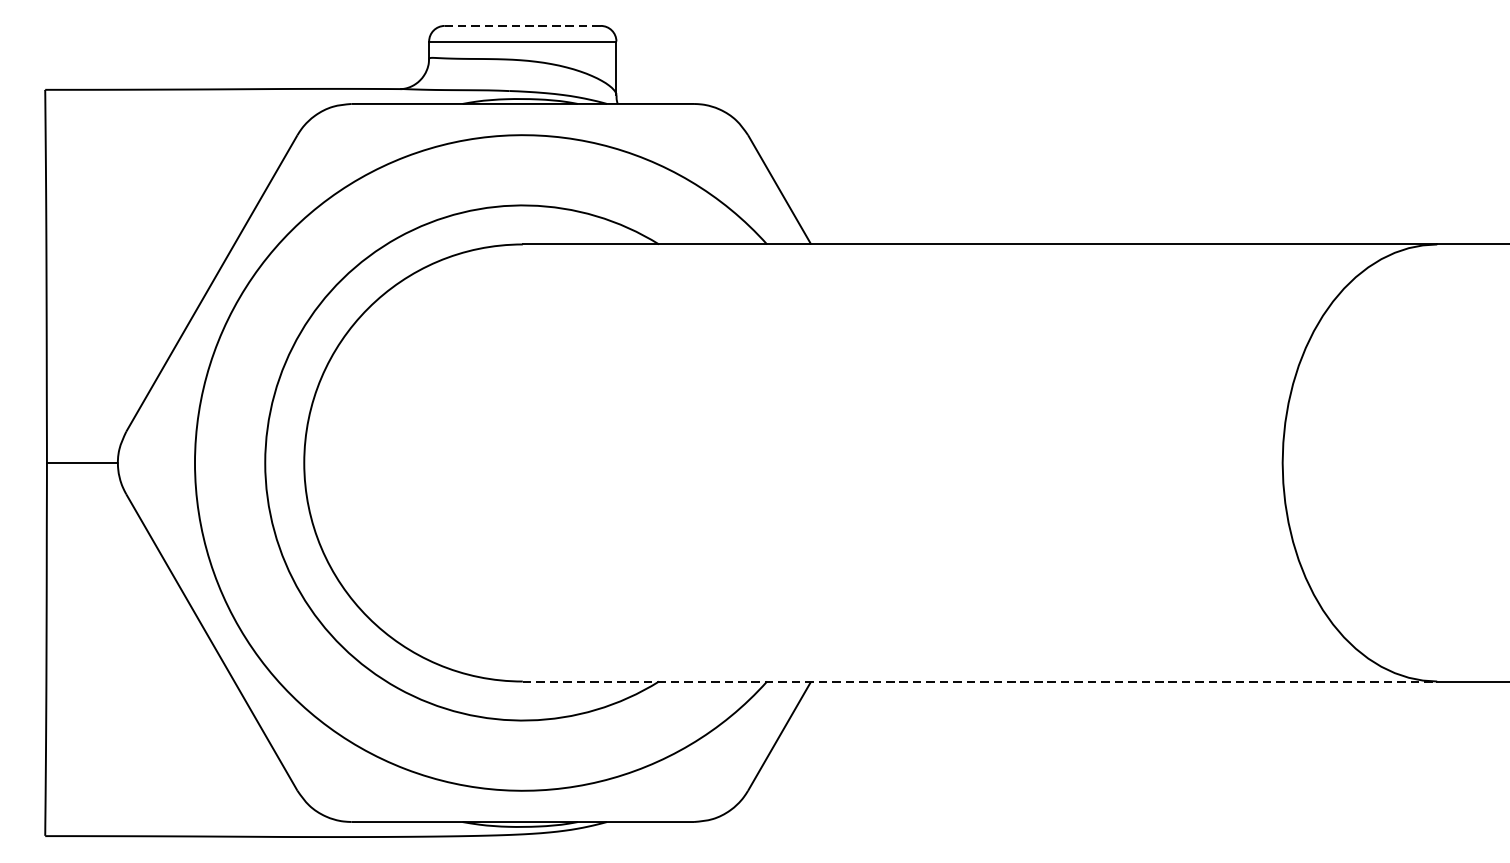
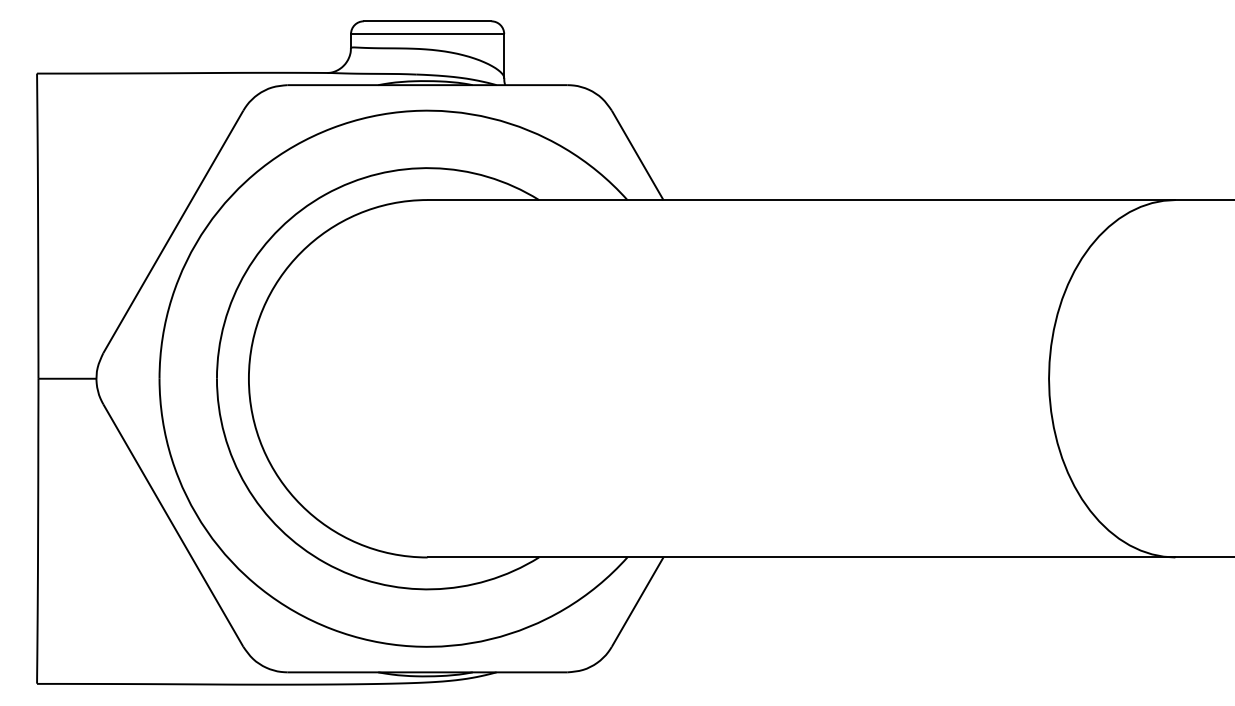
line: (522, 26) -> (427, 21), dashed -> solid
line: (979, 681) -> (801, 557), dashed -> solid

